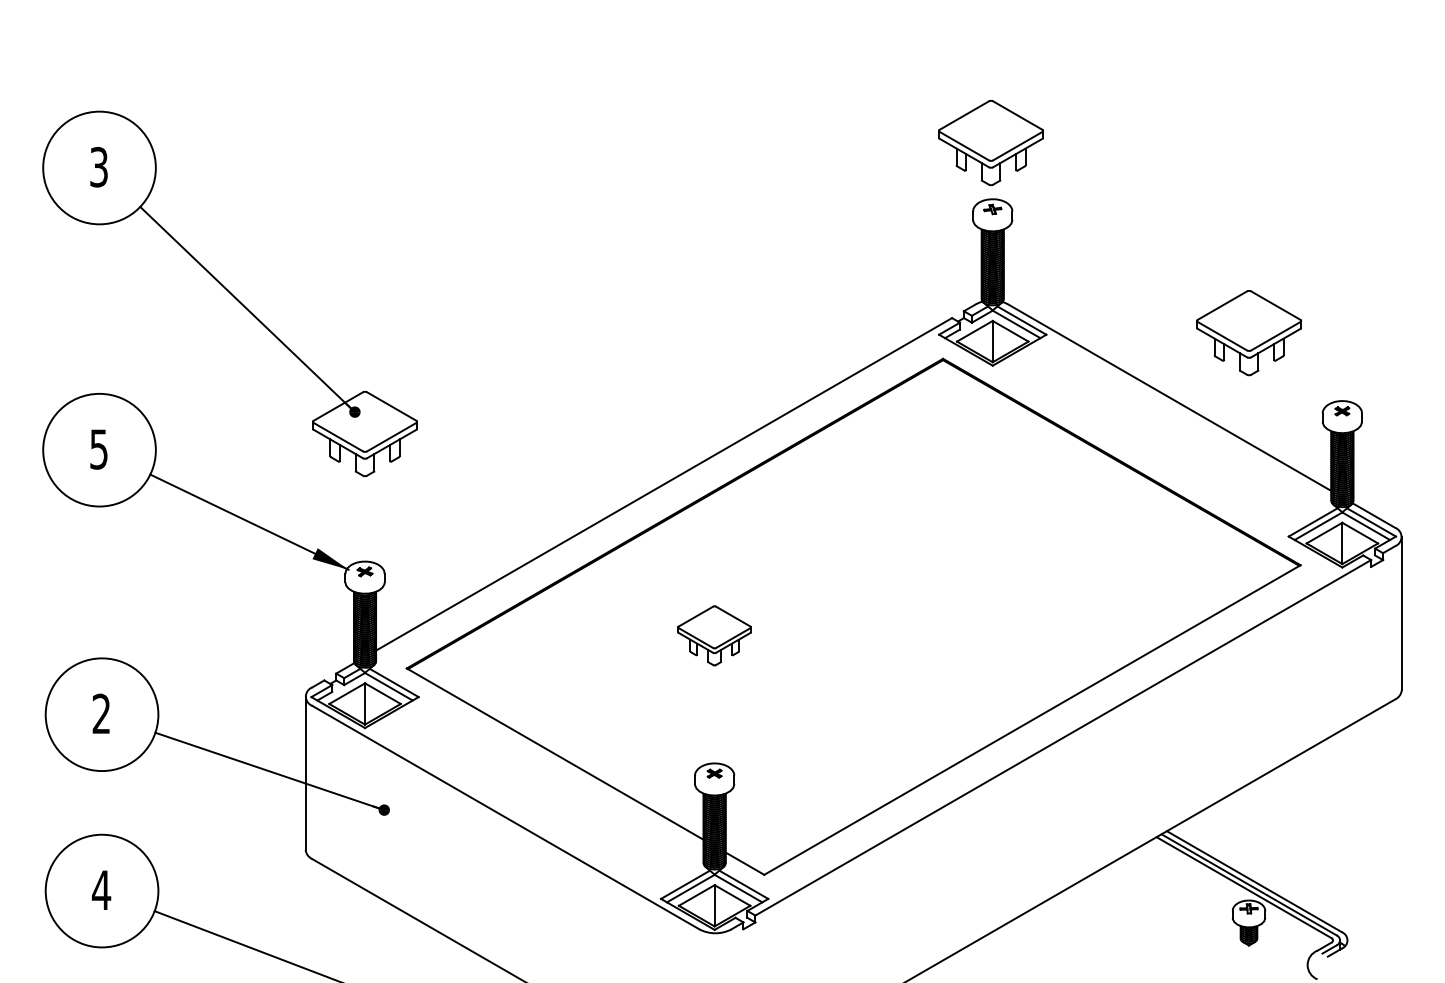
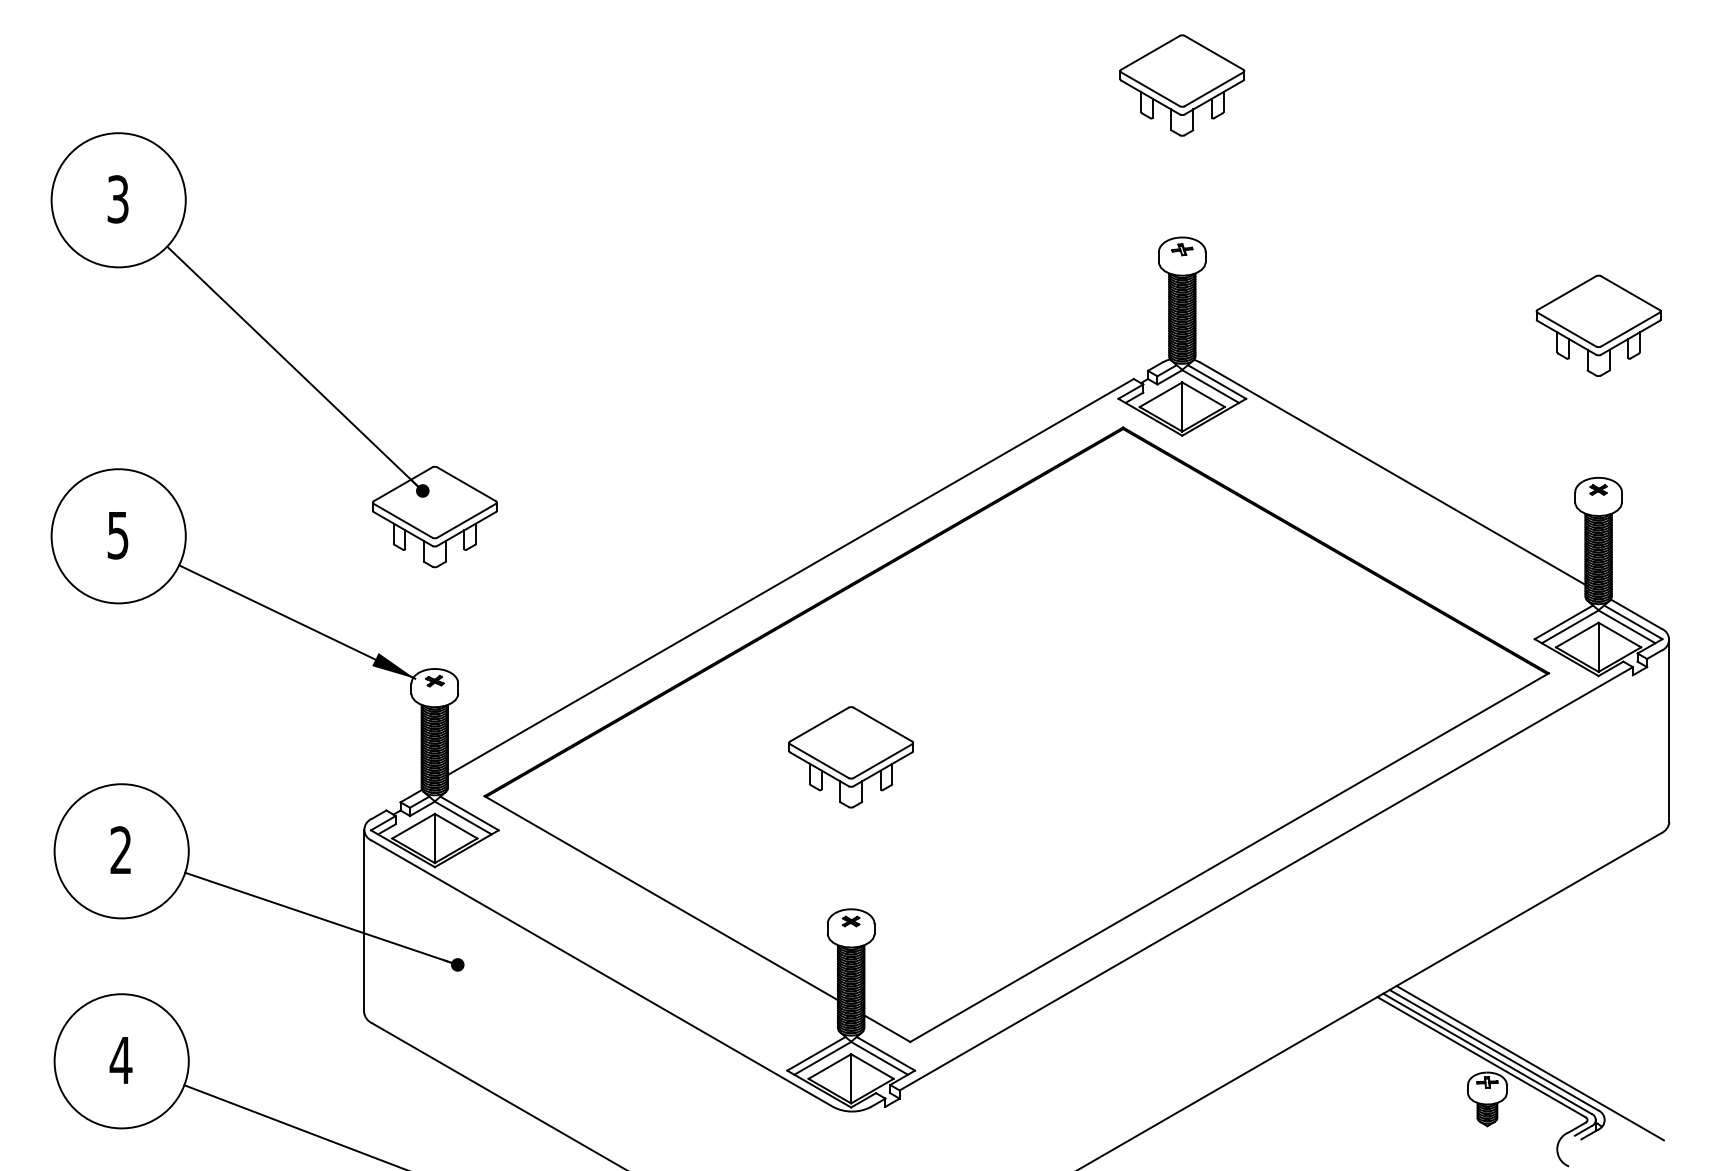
part: (991, 142) -> (1182, 85), moved
part: (1249, 332) -> (1598, 325), moved
part: (714, 635) -> (850, 757), size x1.43
line: (1284, 892) -> (1529, 1063), added

